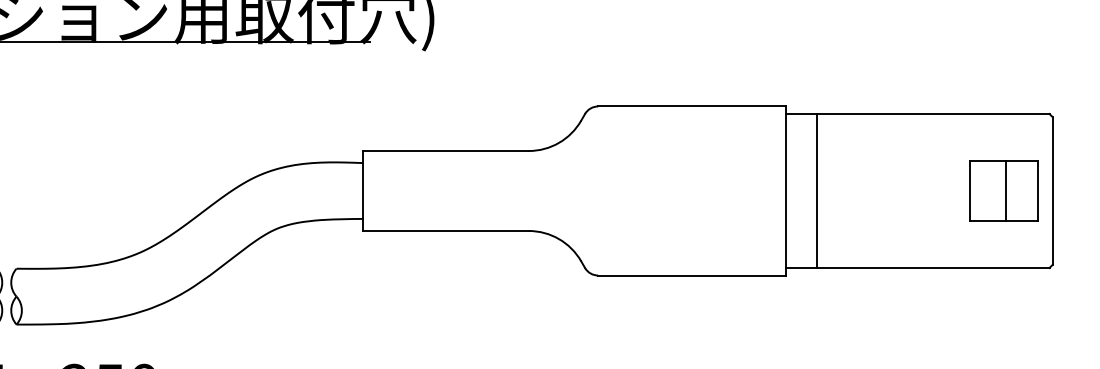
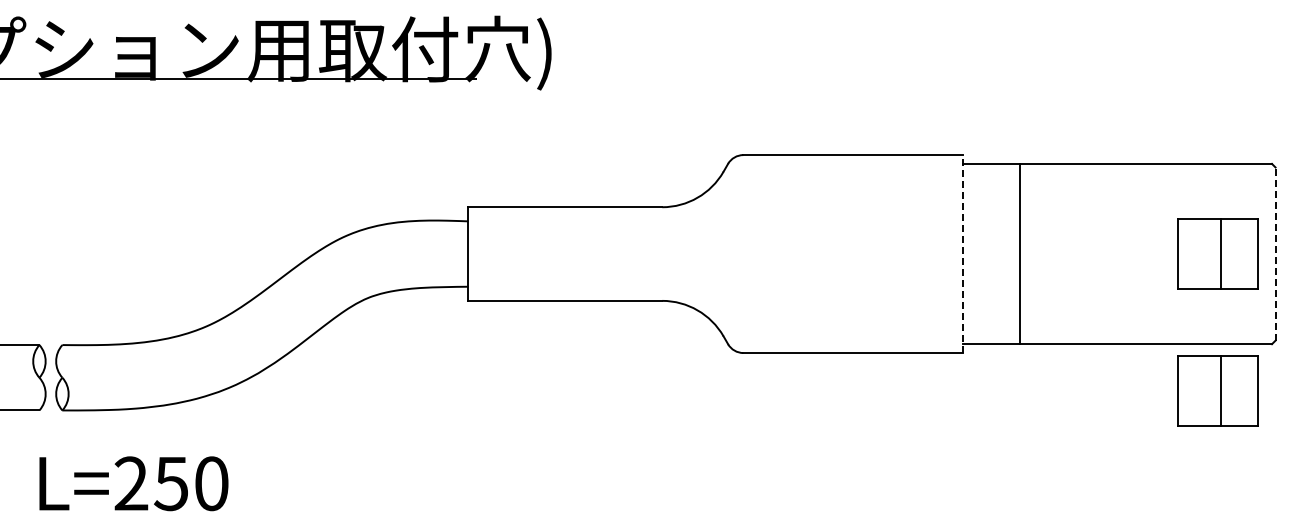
line: (816, 190) -> (1020, 253), moved
line: (785, 191) -> (962, 254), solid -> dashed
line: (1052, 191) -> (1275, 254), solid -> dashed
part: (1003, 307) -> (1217, 390), added

